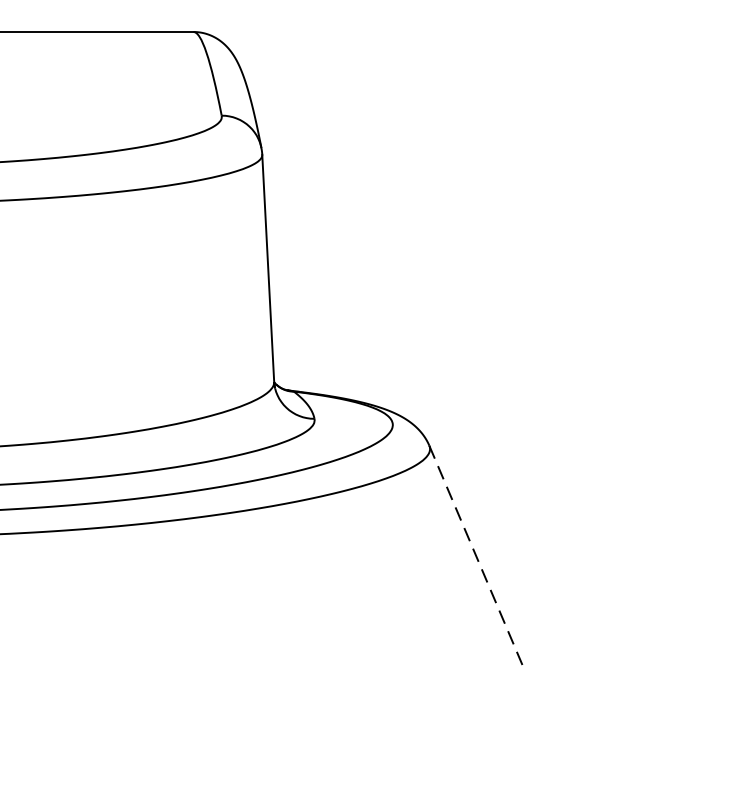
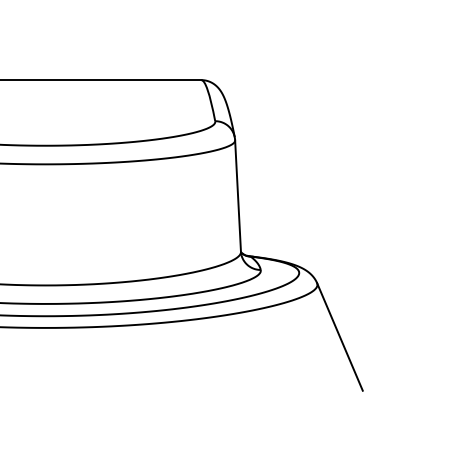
line: (474, 554) -> (339, 336), dashed -> solid

